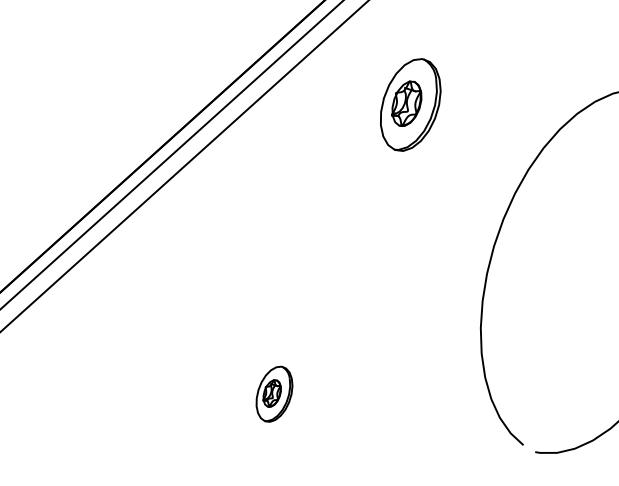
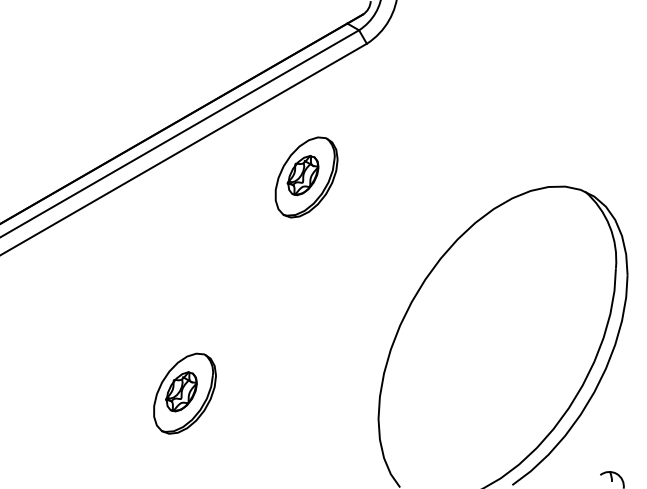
part: (410, 105) -> (306, 177), moved
part: (273, 394) -> (184, 393), size x1.67

